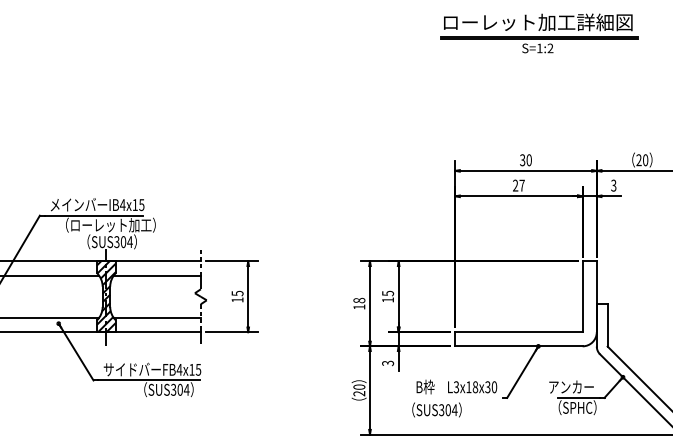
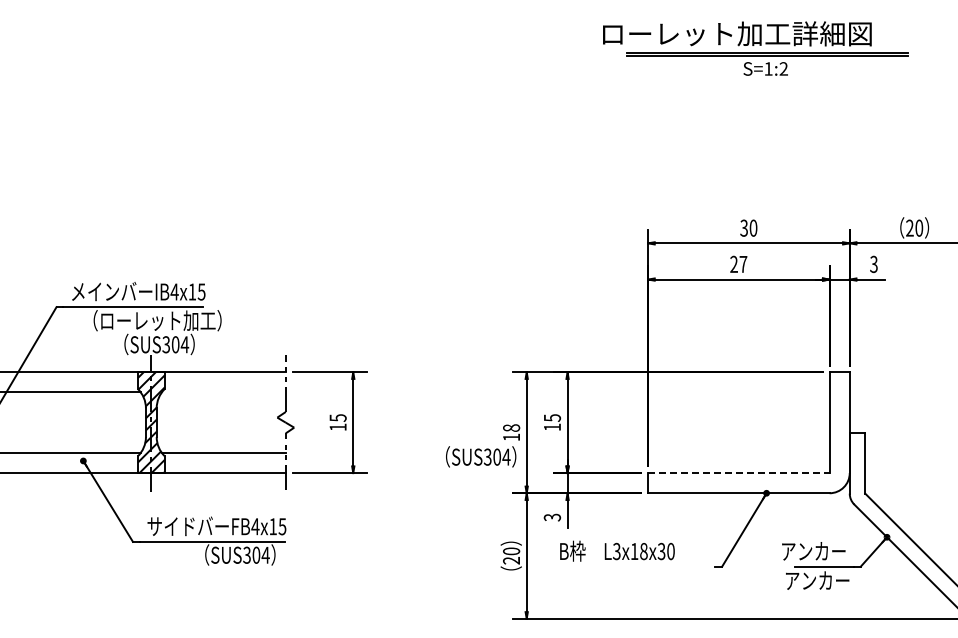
text: (538, 22) -> (737, 33), moved
line: (157, 275) -> (223, 392), removed
line: (518, 332) -> (738, 473), solid -> dashed
text: (456, 386) -> (617, 550), moved
text: (574, 407) -> (817, 580), （SPHC） -> アンカー
text: (437, 409) -> (481, 456), moved

